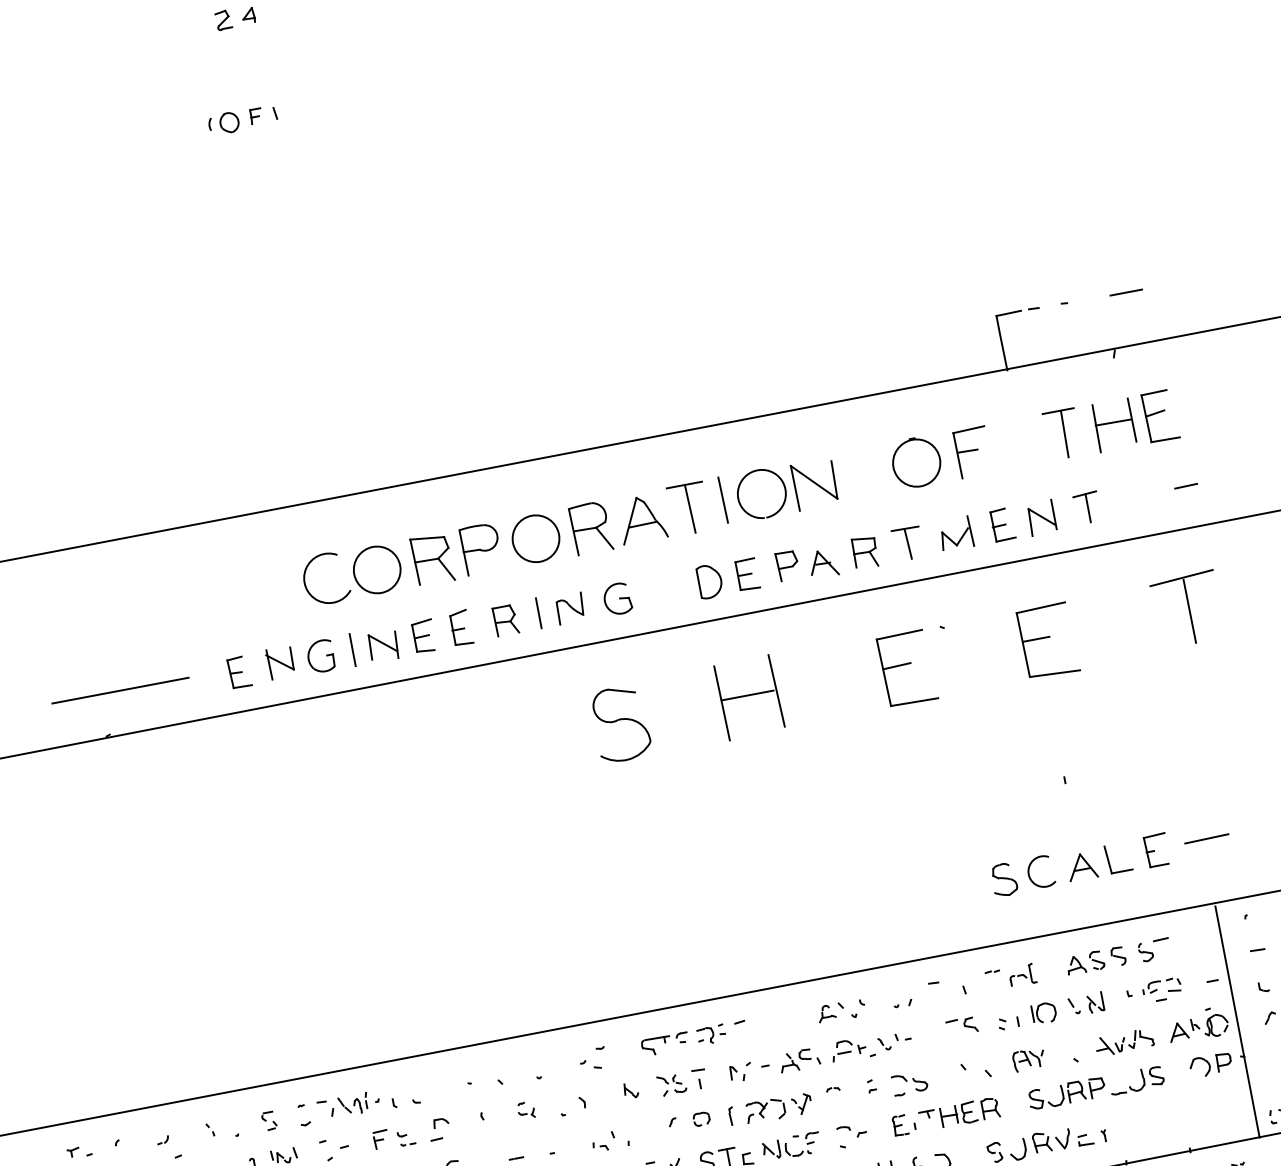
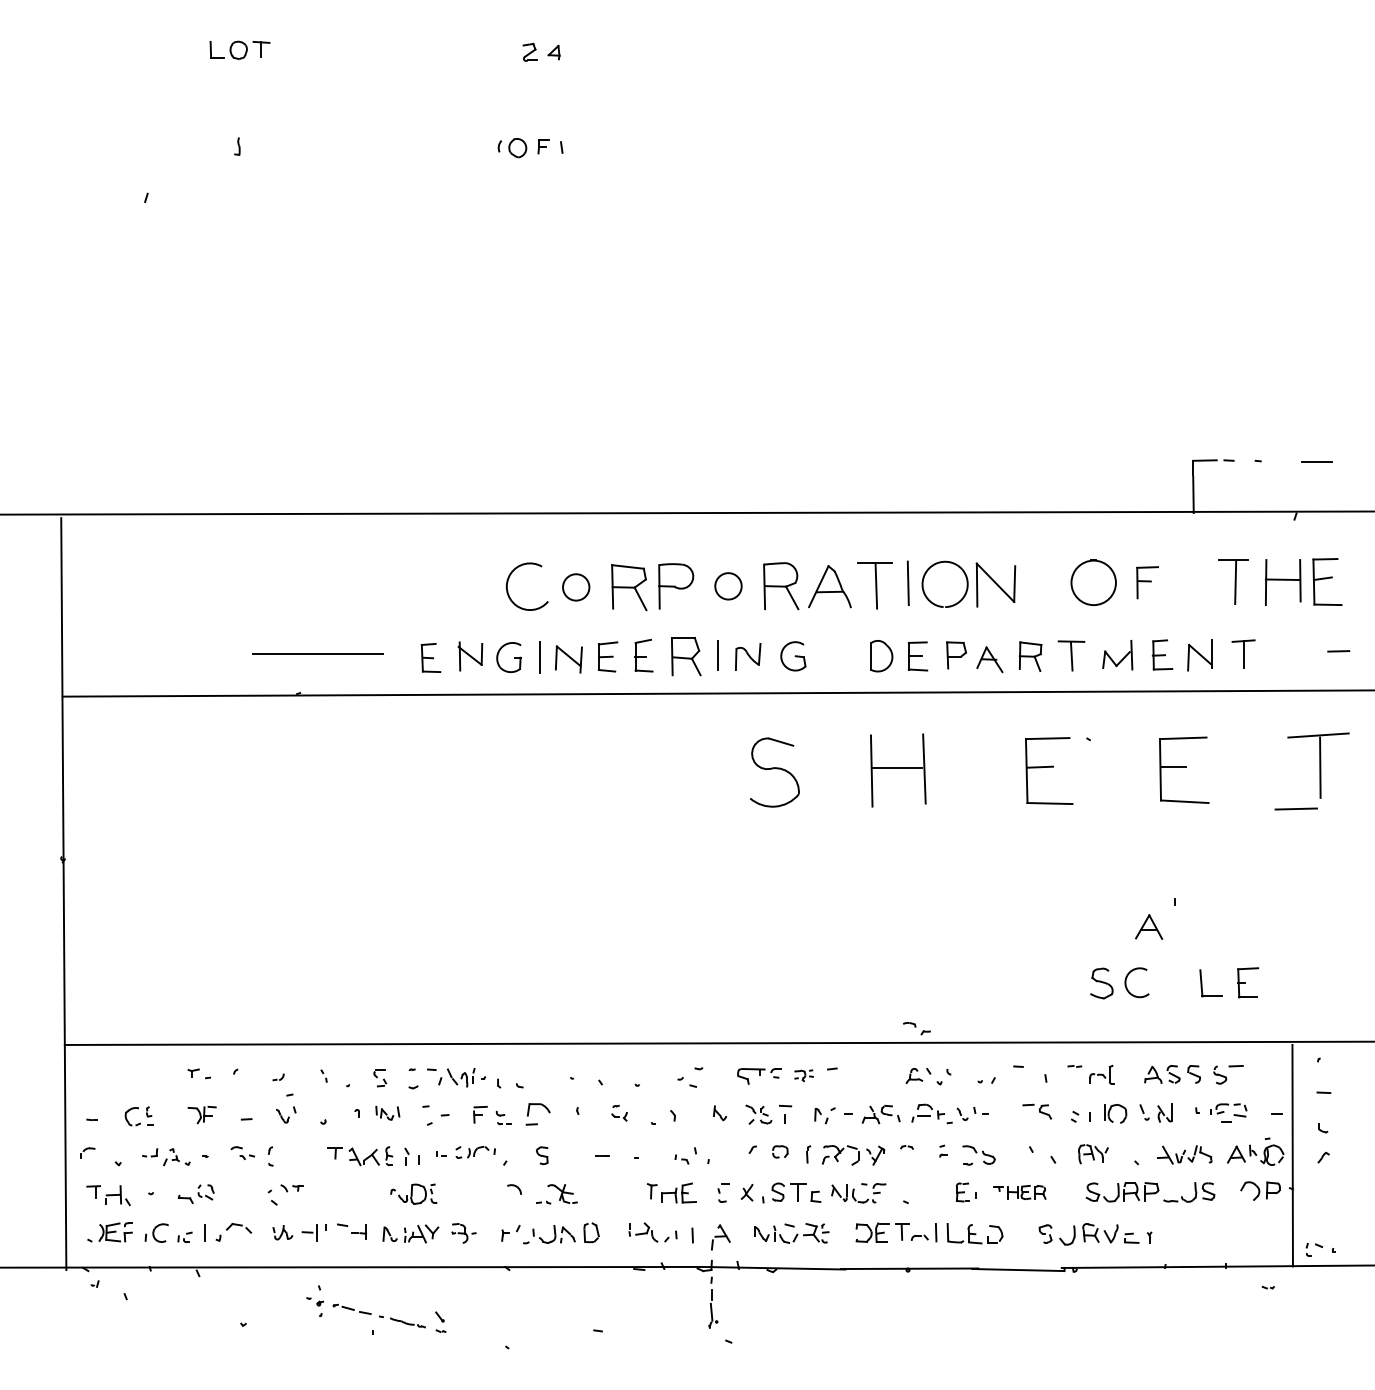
part: (972, 452) -> (1147, 582), size x0.7
circle: (536, 538) -> (728, 586), size x0.6
circle: (377, 569) -> (576, 587), size x0.6
part: (506, 620) -> (686, 656), size x1.4
line: (1205, 838) -> (1295, 808), moved
part: (1082, 866) -> (1149, 926), moved
part: (710, 1034) -> (803, 1075), size x0.7
part: (959, 1114) -> (1019, 1192), size x0.7
part: (440, 1122) -> (538, 1109), size x1.6
part: (851, 1131) -> (916, 1028), moved

